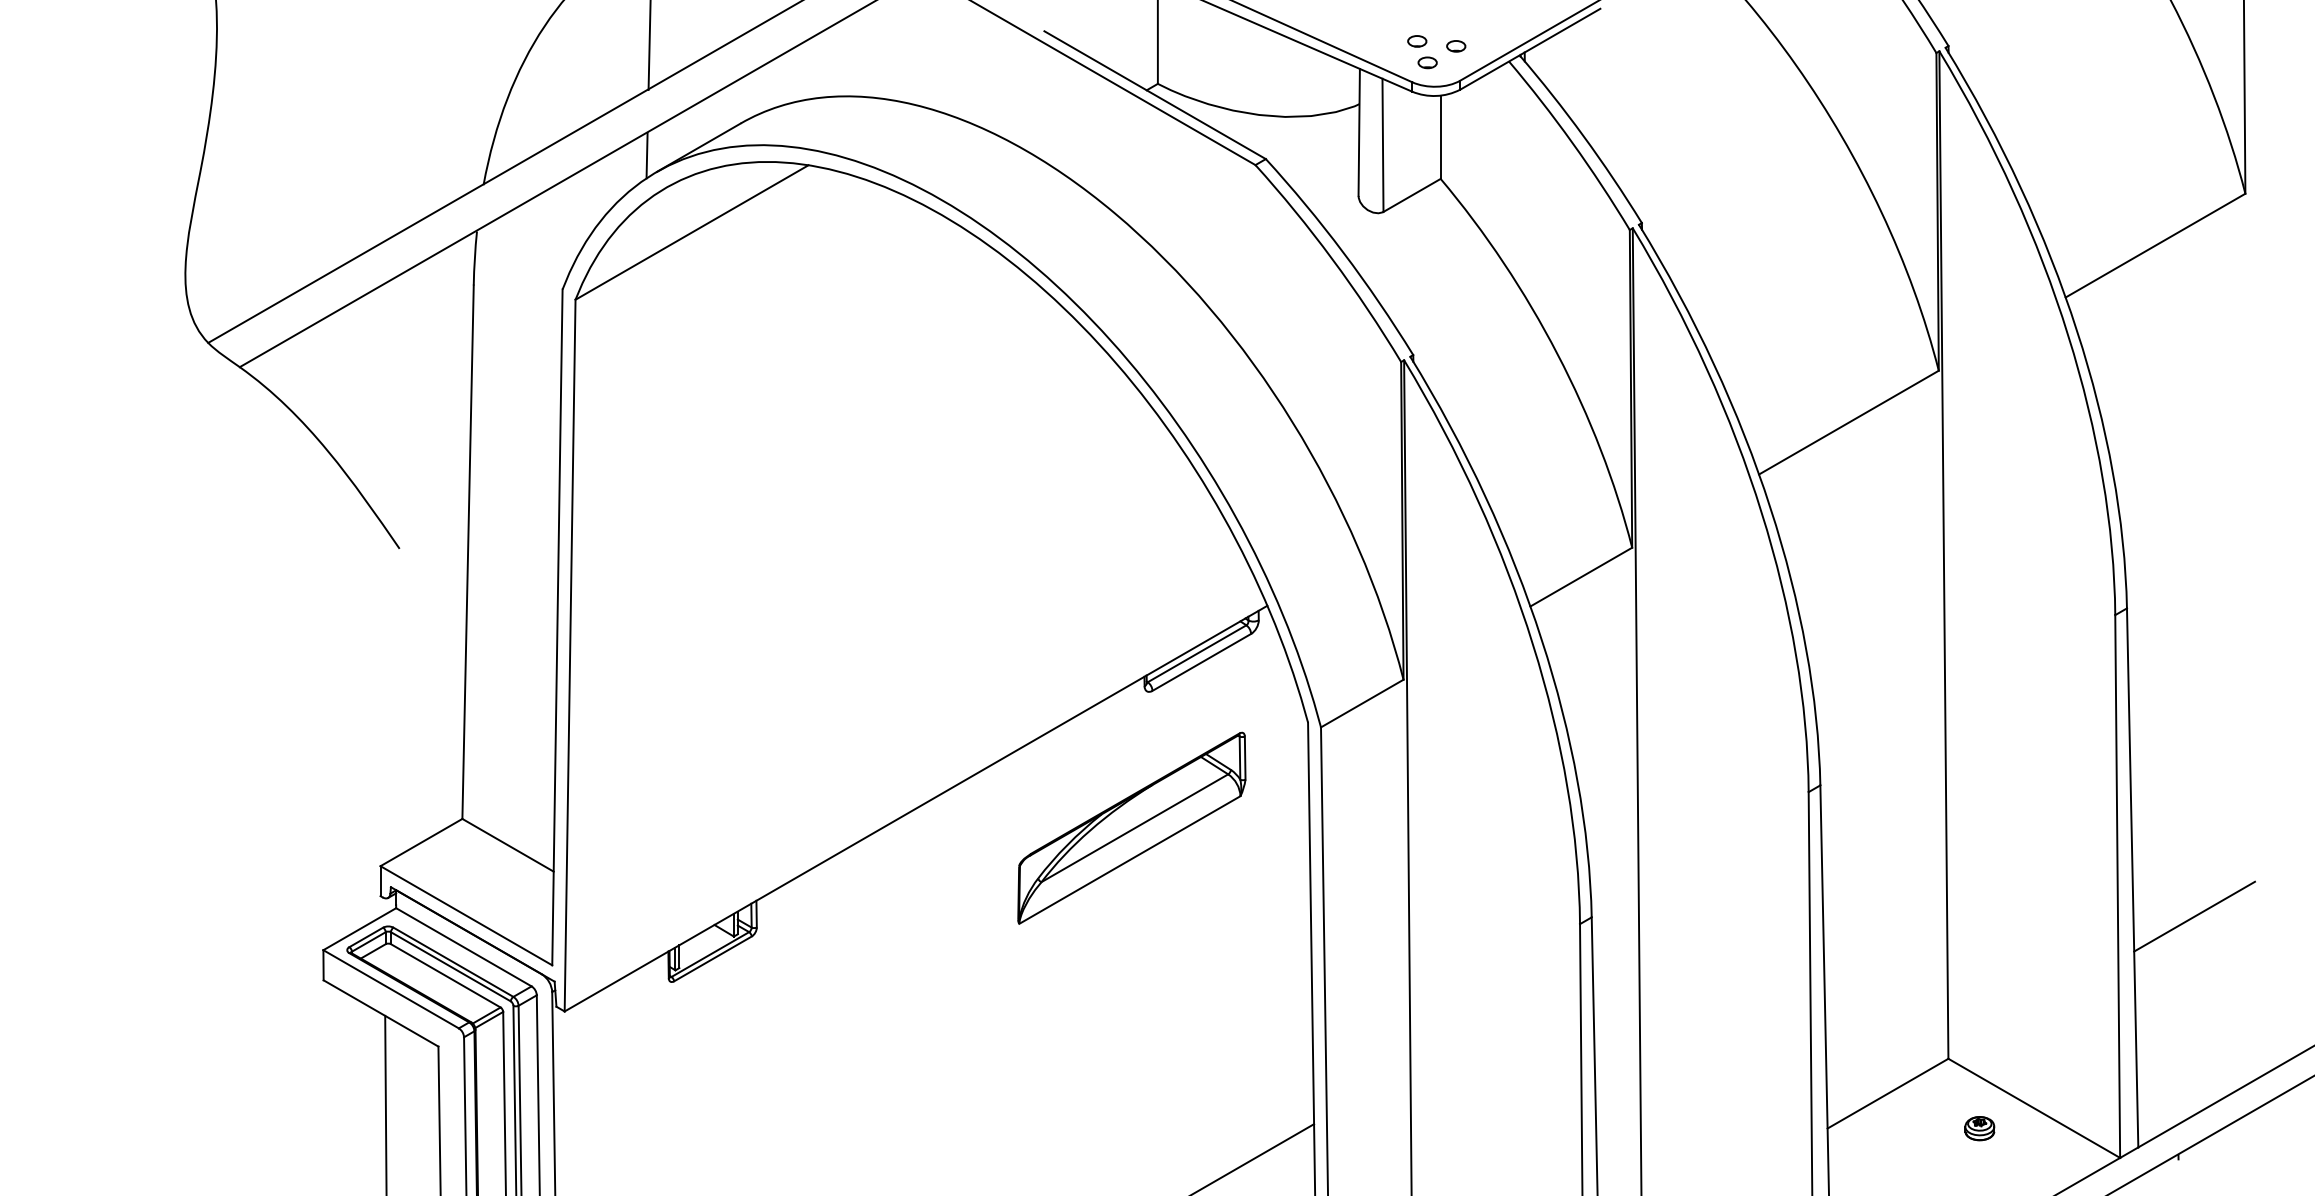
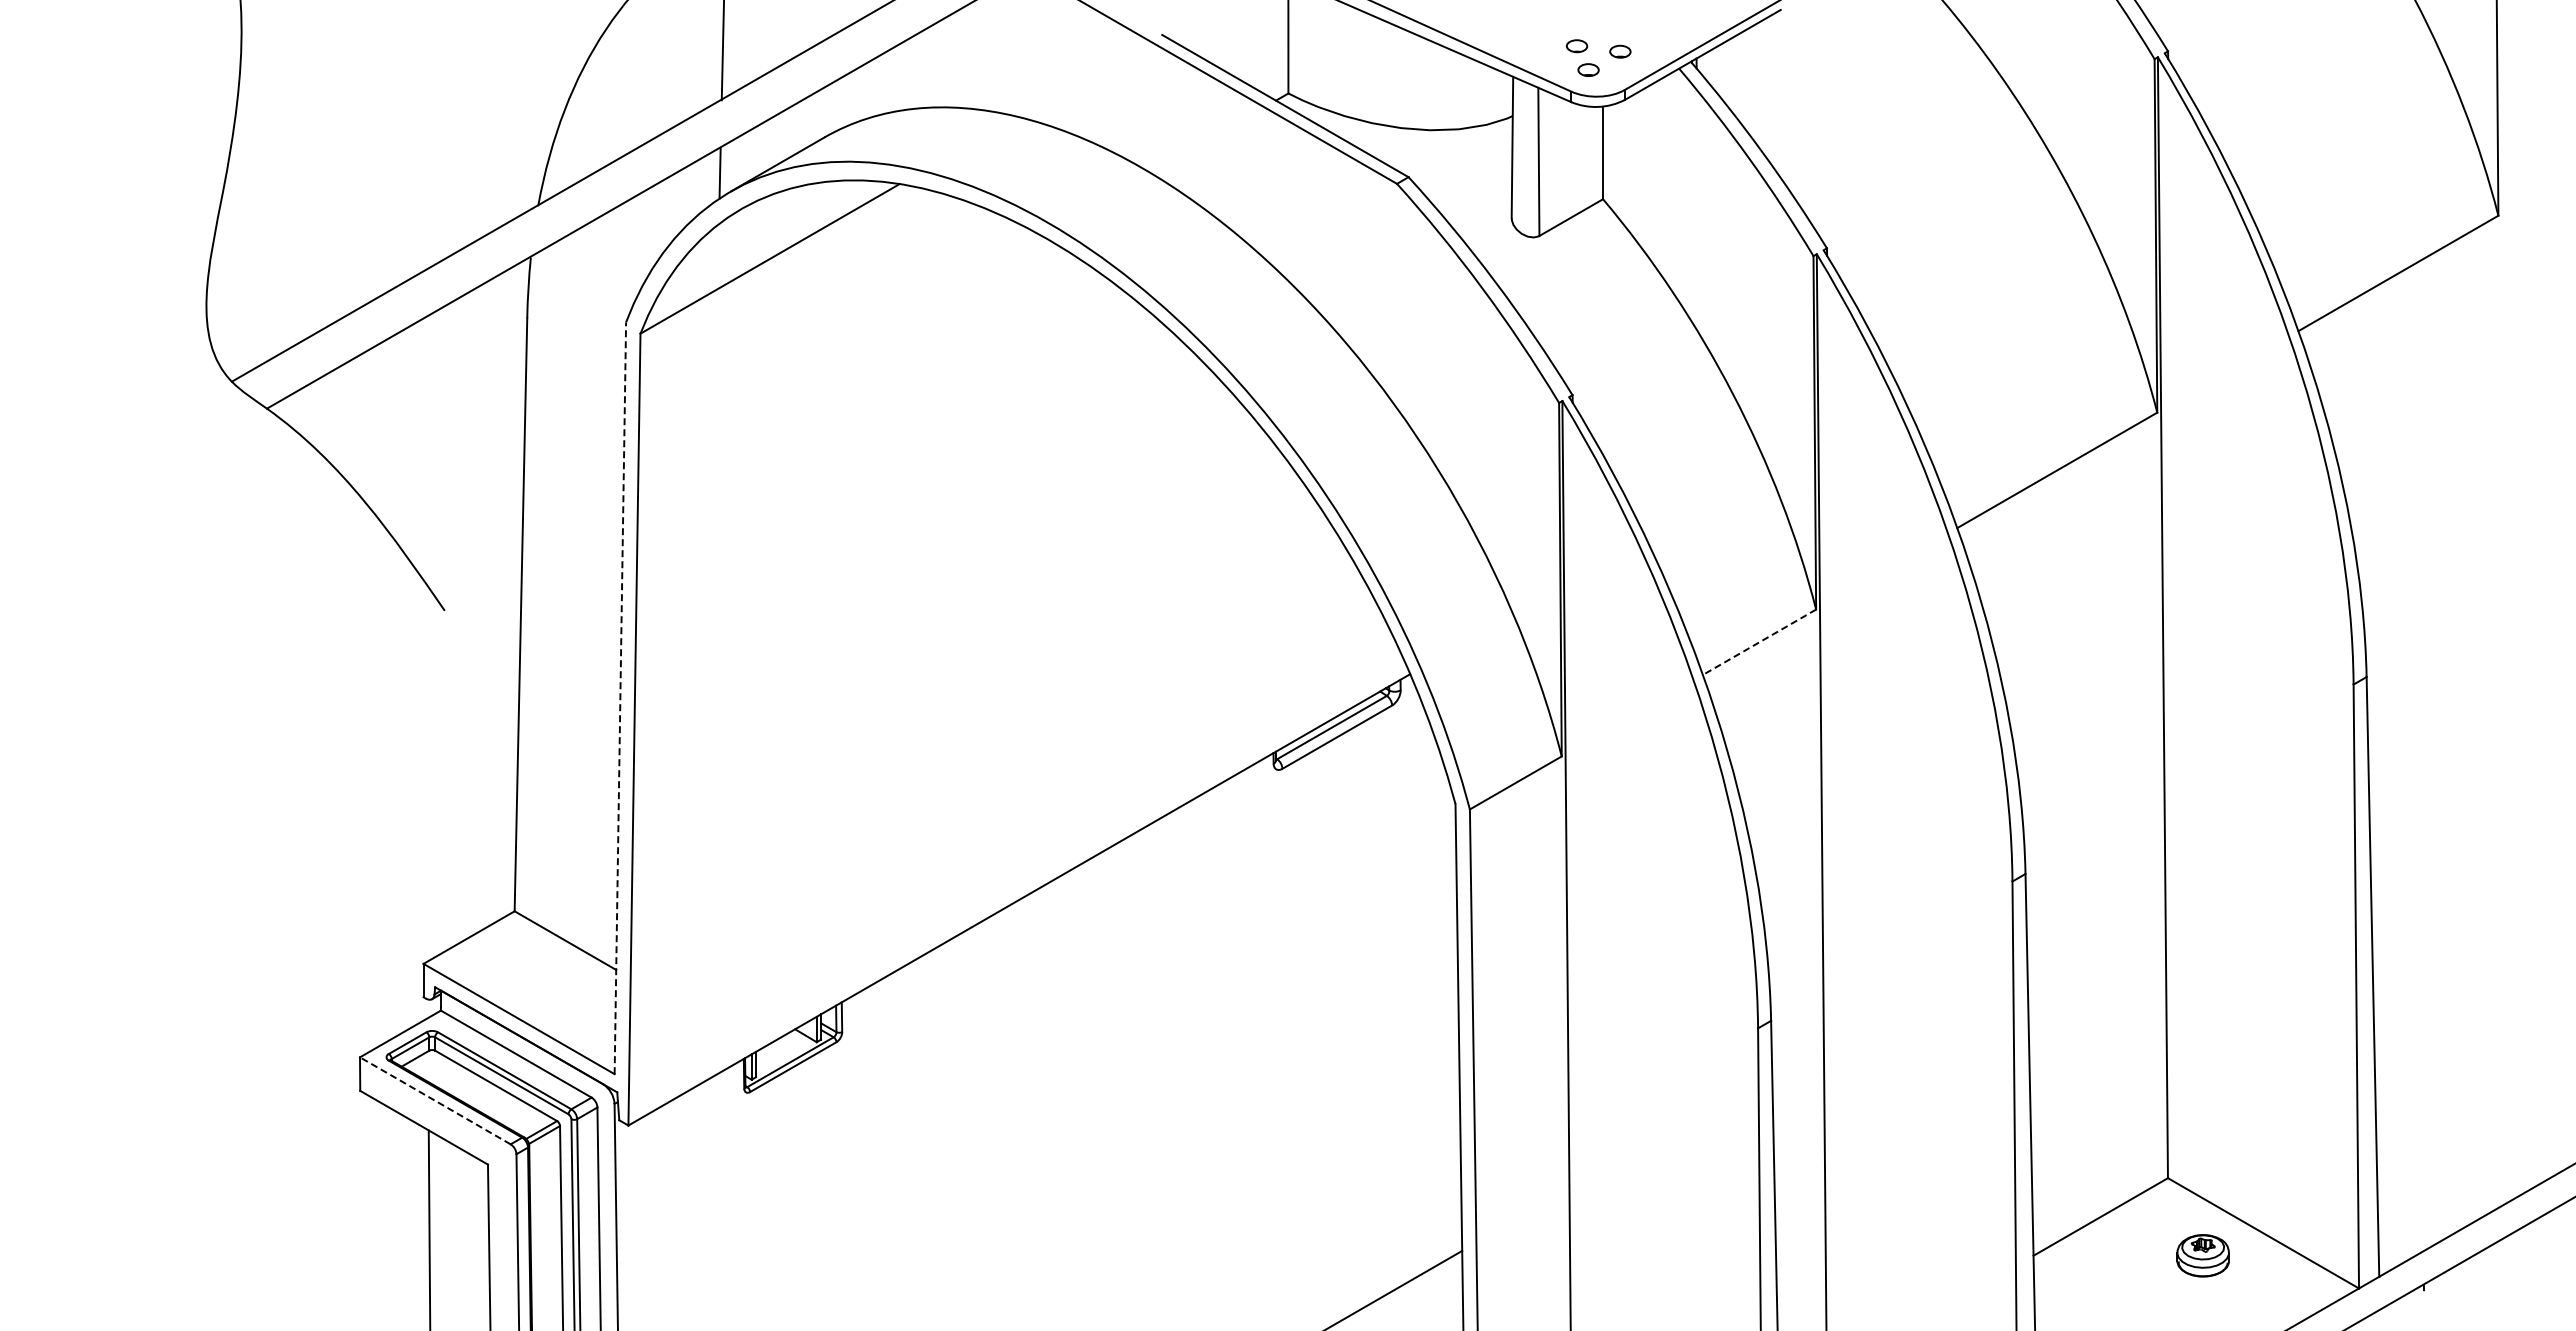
line: (1581, 577) -> (1759, 642), solid -> dashed
line: (557, 627) -> (620, 698), solid -> dashed
part: (1131, 828) -> (1259, 921), removed
line: (2194, 916) -> (2441, 1019), removed
line: (390, 988) -> (434, 1100), solid -> dashed
part: (1979, 1128) -> (2202, 1255), size x1.6

